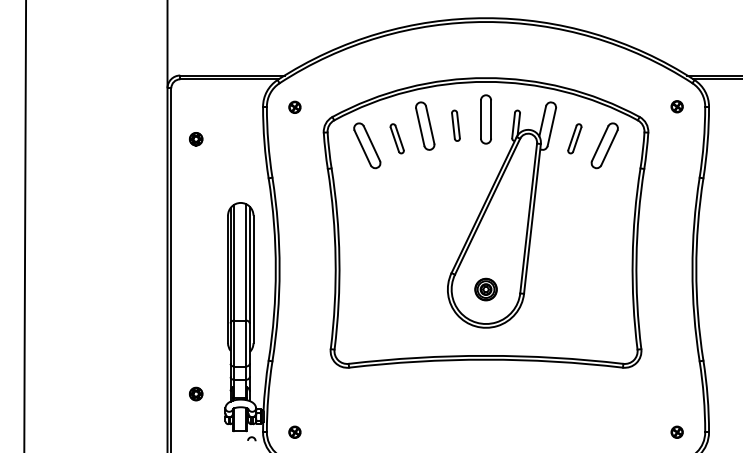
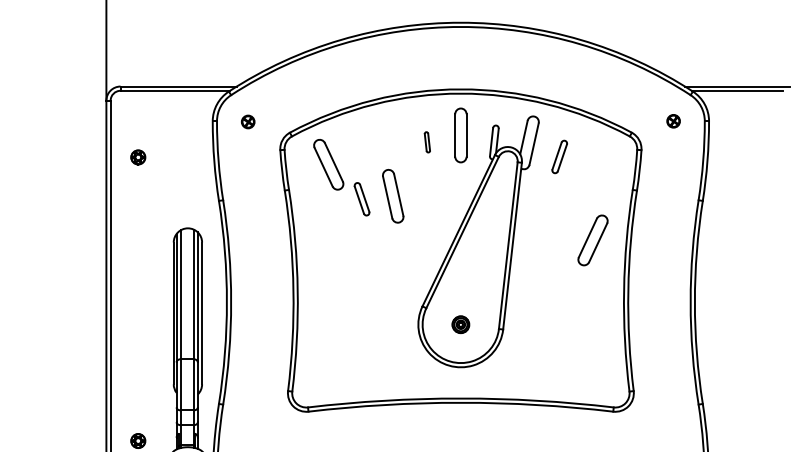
part: (425, 125) -> (393, 195), moved
part: (455, 125) -> (426, 142), size x0.6
part: (396, 138) -> (361, 198), moved
part: (604, 145) -> (592, 240), moved
part: (485, 289) -> (460, 324), size x0.7

